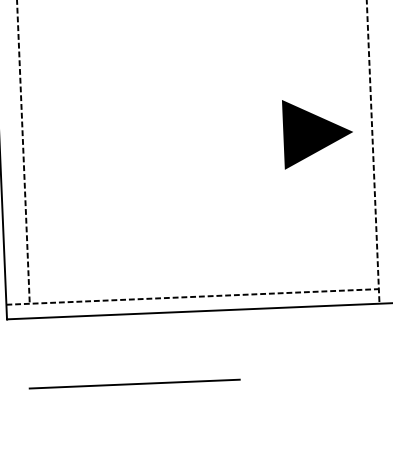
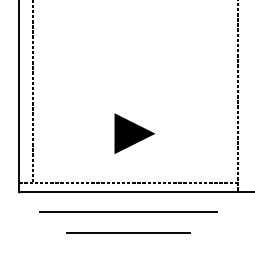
line: (317, 133) -> (134, 133), moved
line: (194, 346) -> (128, 212), added
line: (134, 383) -> (128, 232), moved

